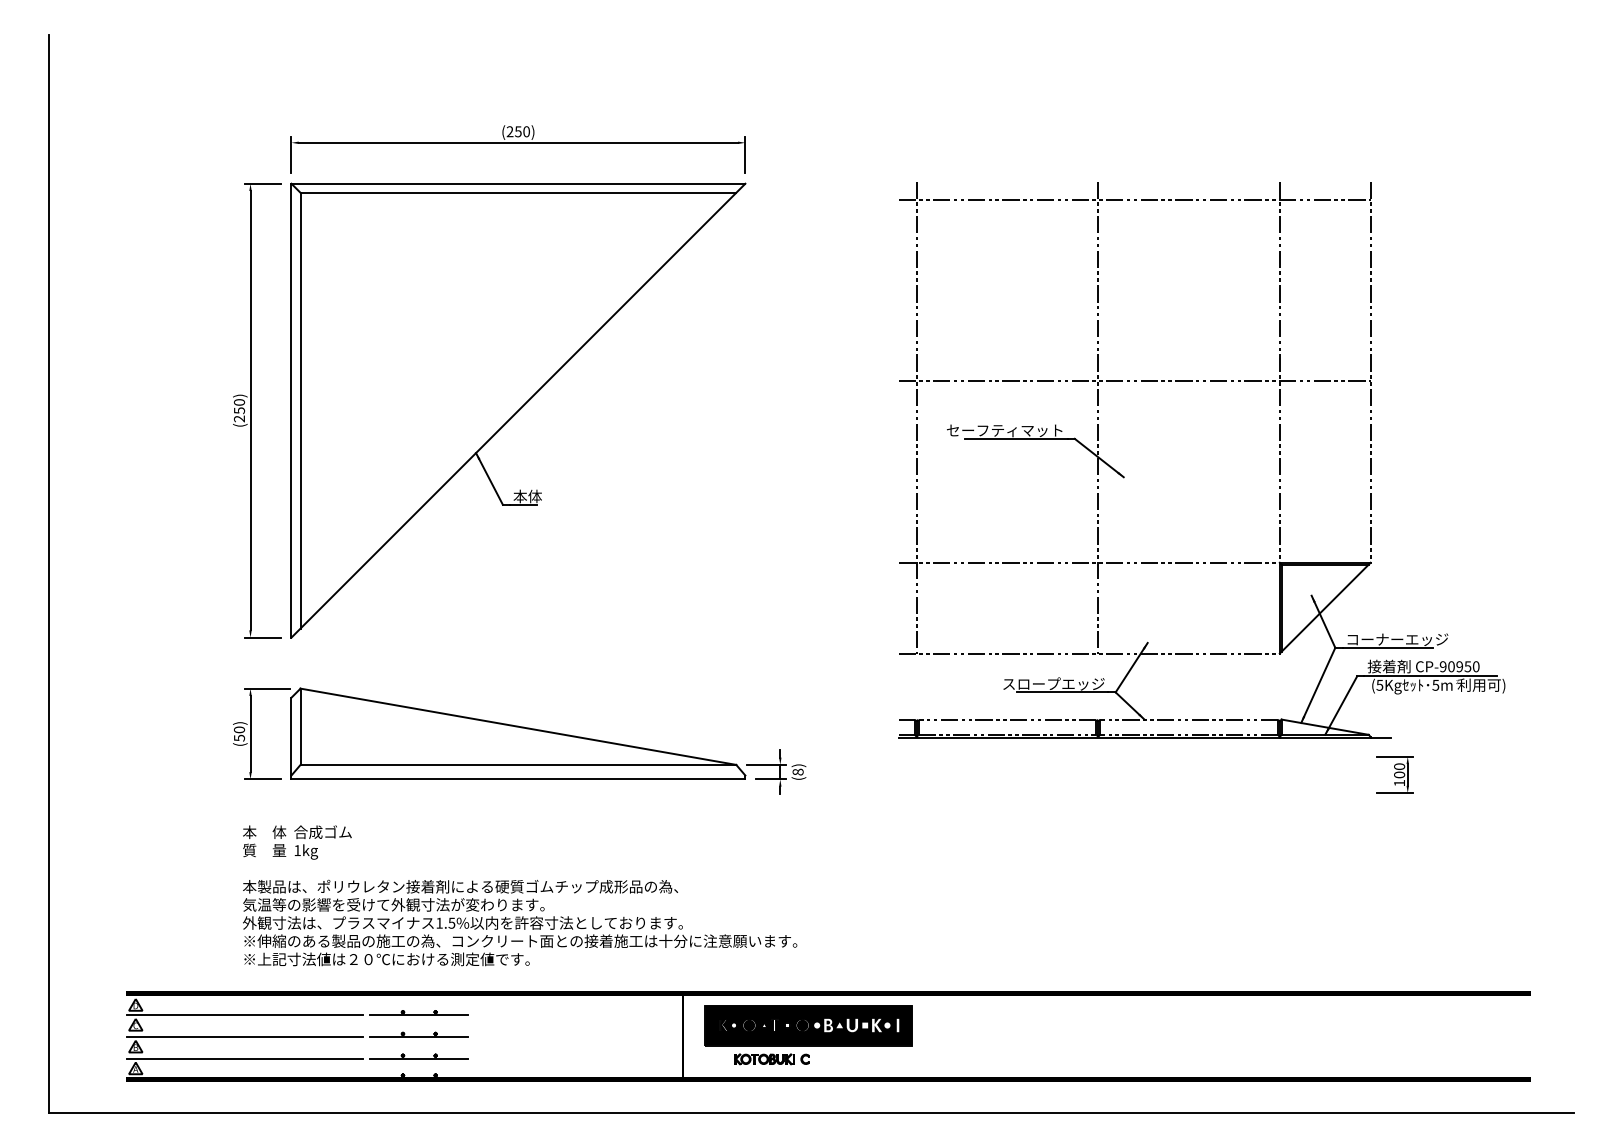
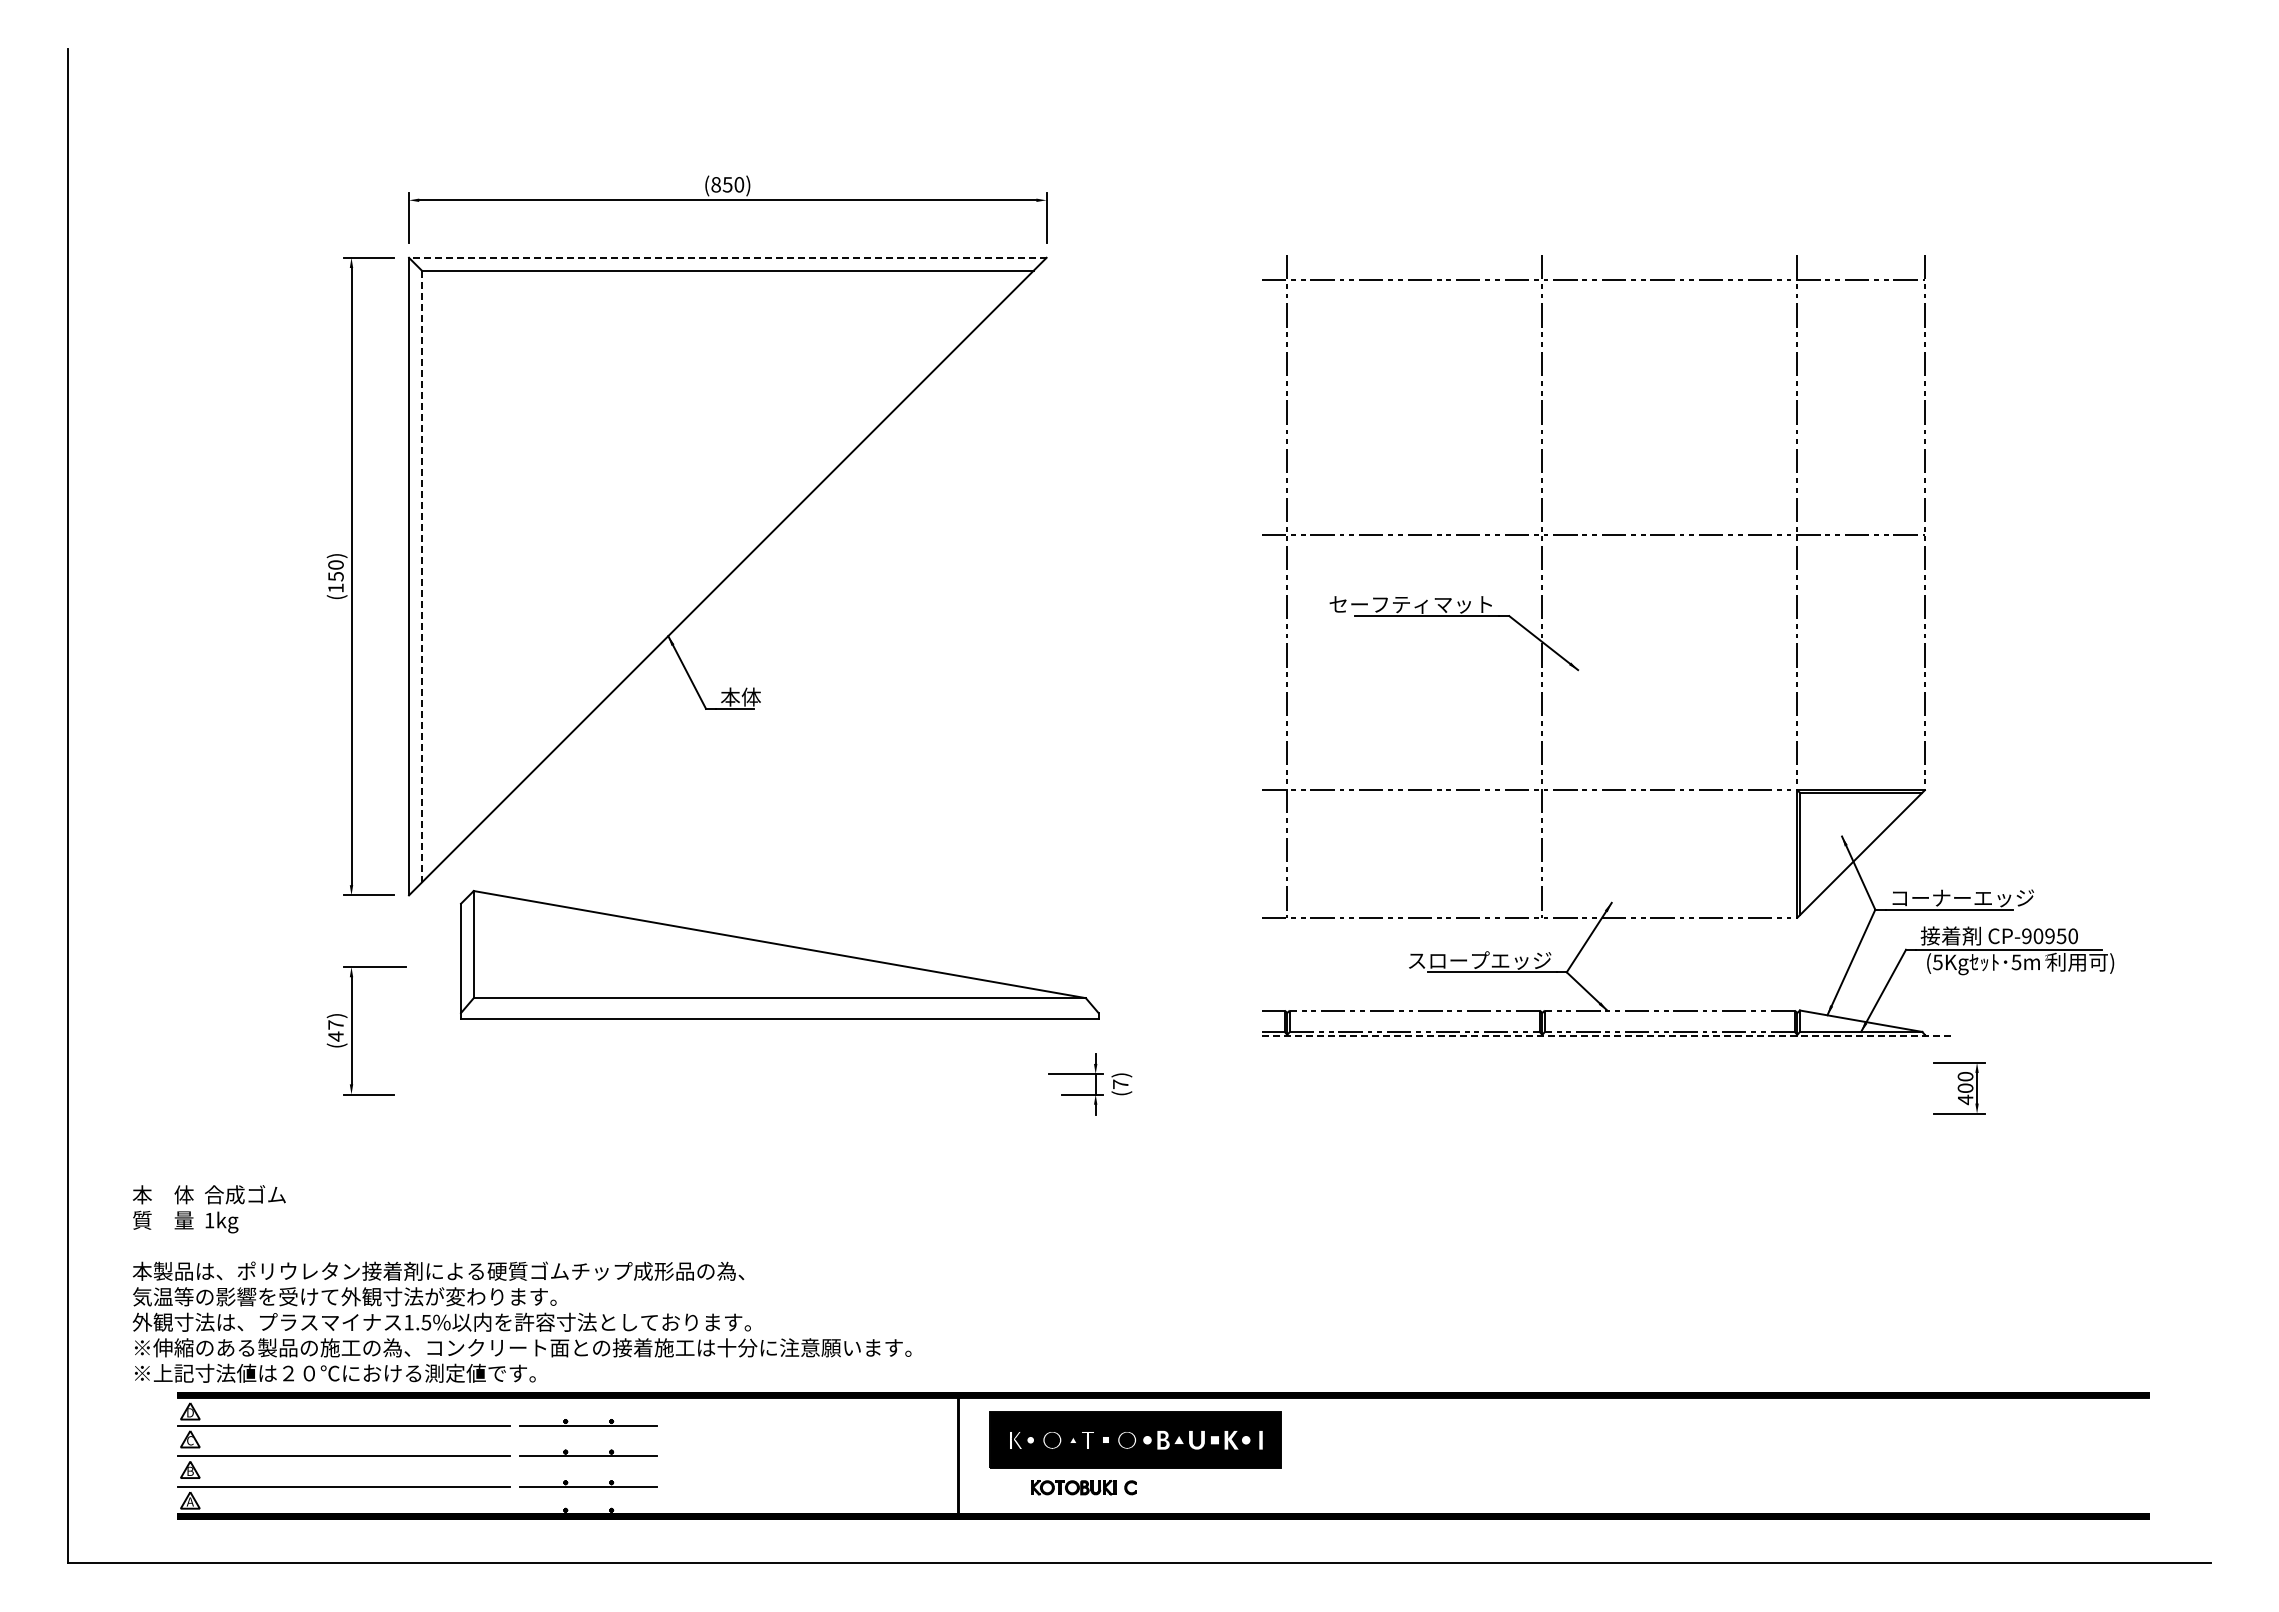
text: (509, 131) -> (715, 184), (250) -> (850)
line: (518, 183) -> (727, 257), solid -> dashed
line: (300, 411) -> (421, 577), solid -> dashed
text: (239, 418) -> (335, 587), (250) -> (150)
text: (239, 733) -> (335, 1030), (50) -> (47)
part: (518, 733) -> (779, 954), moved
line: (1144, 738) -> (1607, 1036), solid -> dashed
text: (797, 772) -> (1120, 1084), (8) -> (7)
text: (1399, 782) -> (1965, 1099), 100 -> 400
text: (519, 895) -> (521, 1283), moved

